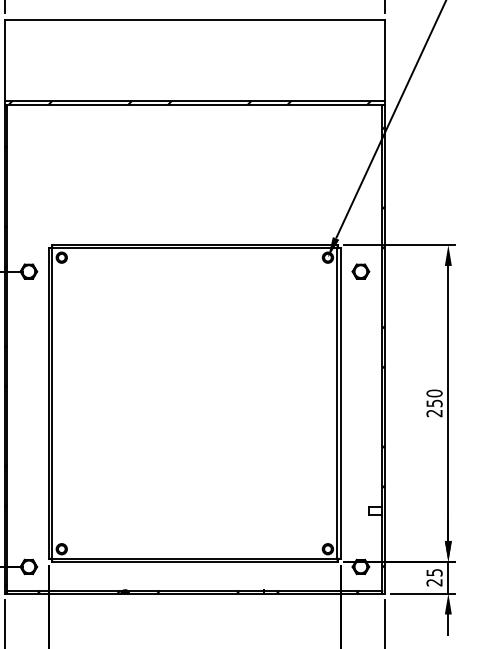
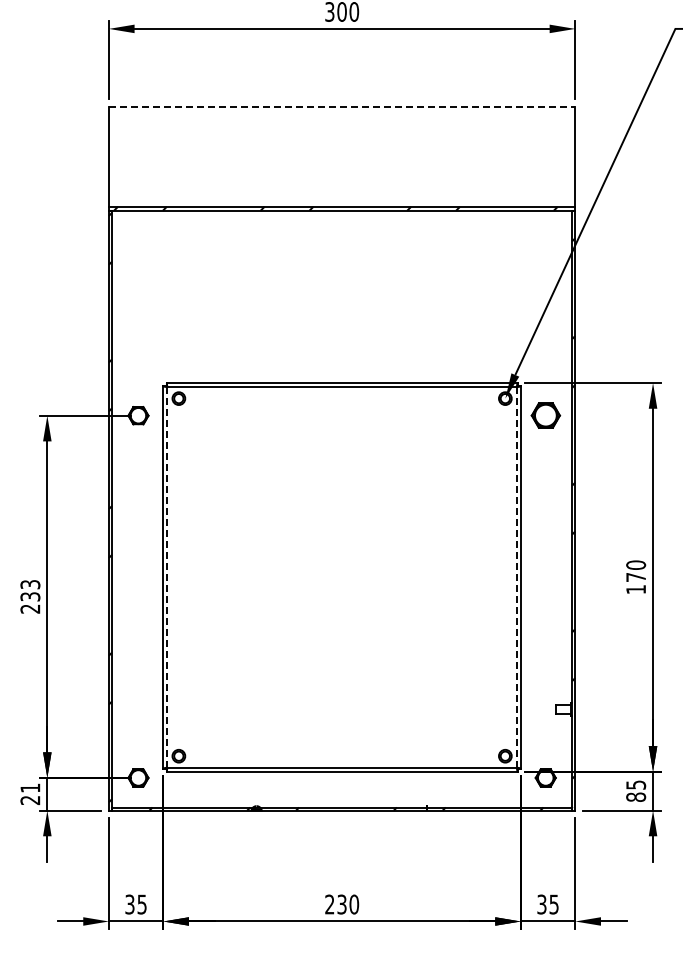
line: (195, 19) -> (342, 106), solid -> dashed
part: (360, 271) -> (545, 415), size x1.4
line: (337, 402) -> (516, 576), solid -> dashed
line: (52, 403) -> (167, 577), solid -> dashed
text: (434, 408) -> (636, 583), 250 -> 170
text: (434, 582) -> (636, 796), 25 -> 85

